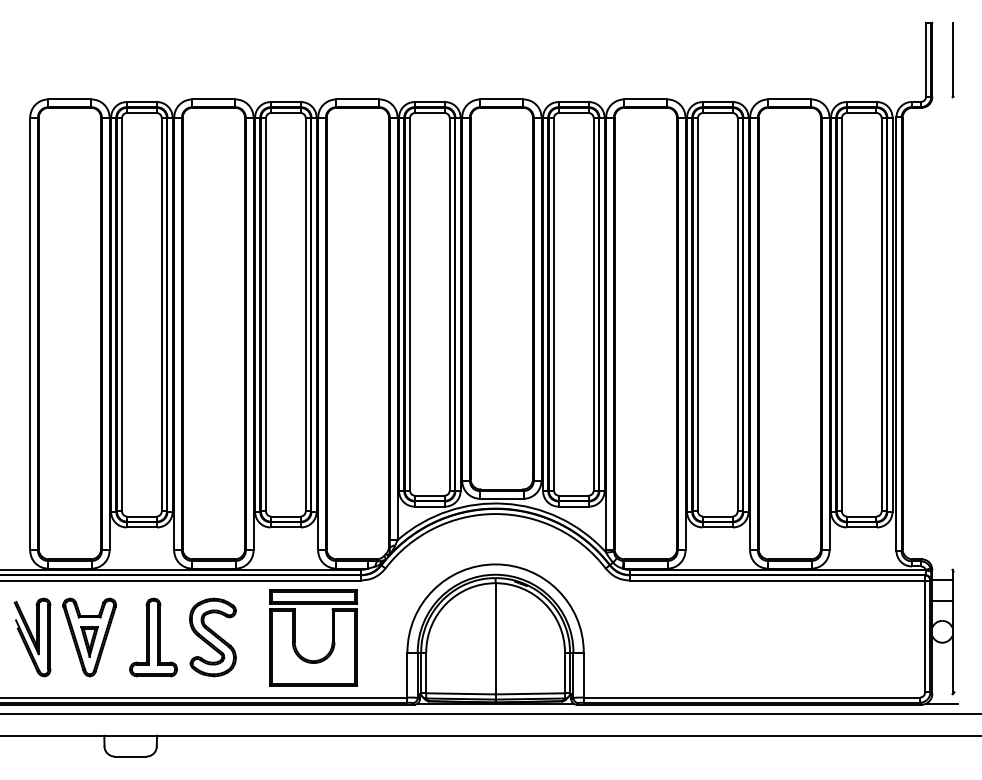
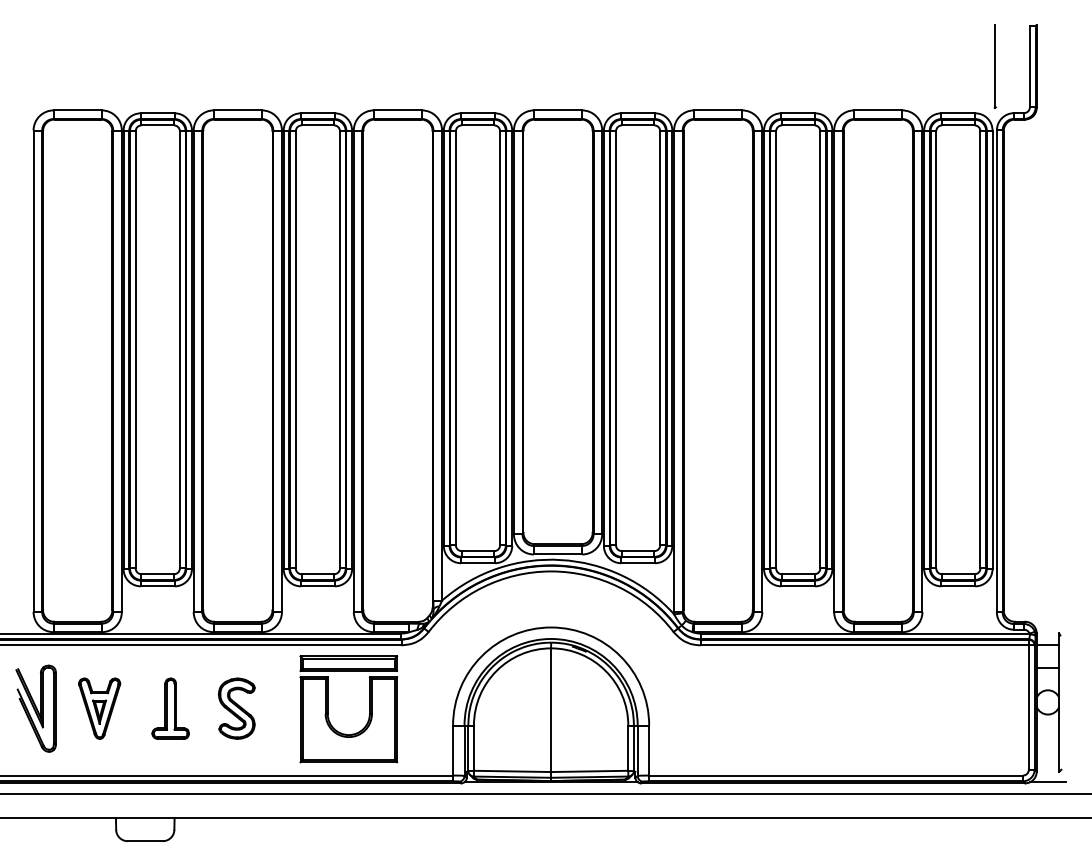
part: (952, 60) -> (994, 67), moved
part: (89, 637) -> (99, 708), size x0.7
part: (153, 637) -> (170, 708), size x0.7
part: (212, 637) -> (236, 708), size x0.7

